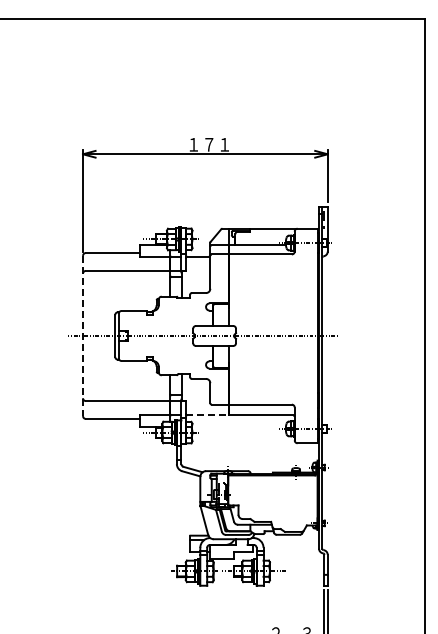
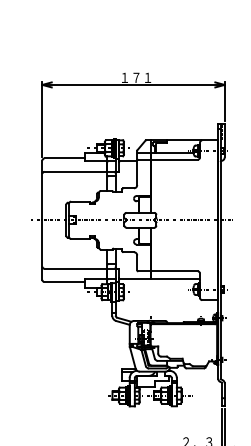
line: (83, 336) -> (42, 220), dashed -> solid
line: (207, 415) -> (135, 279), dashed -> solid

